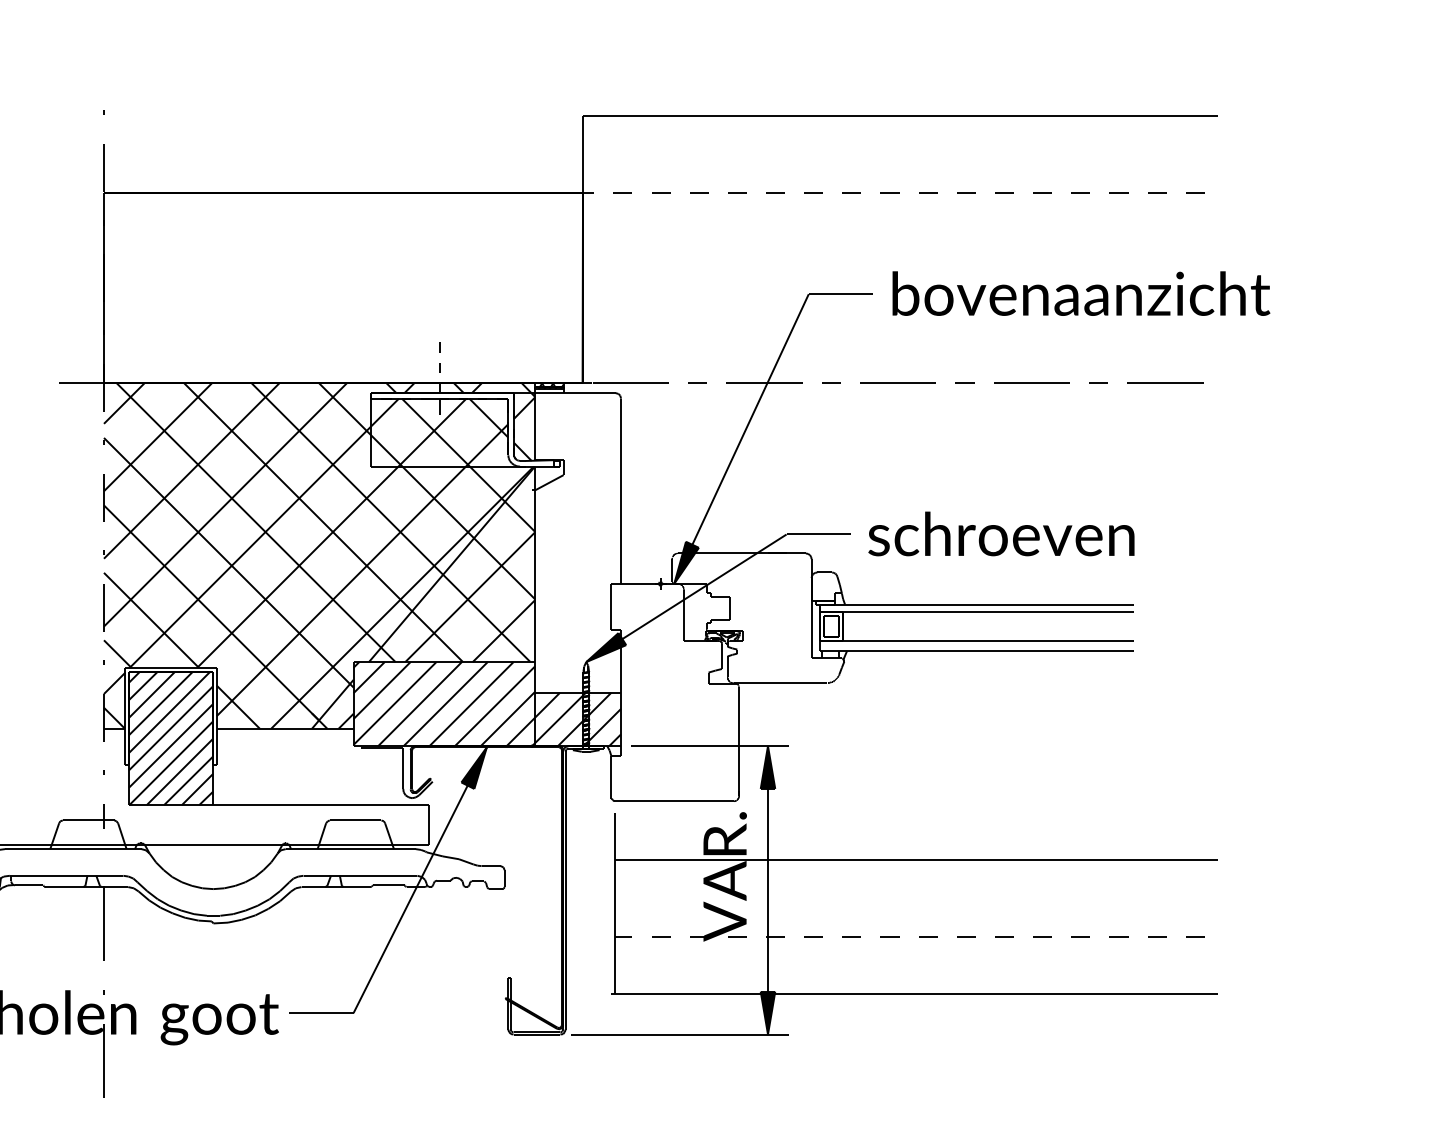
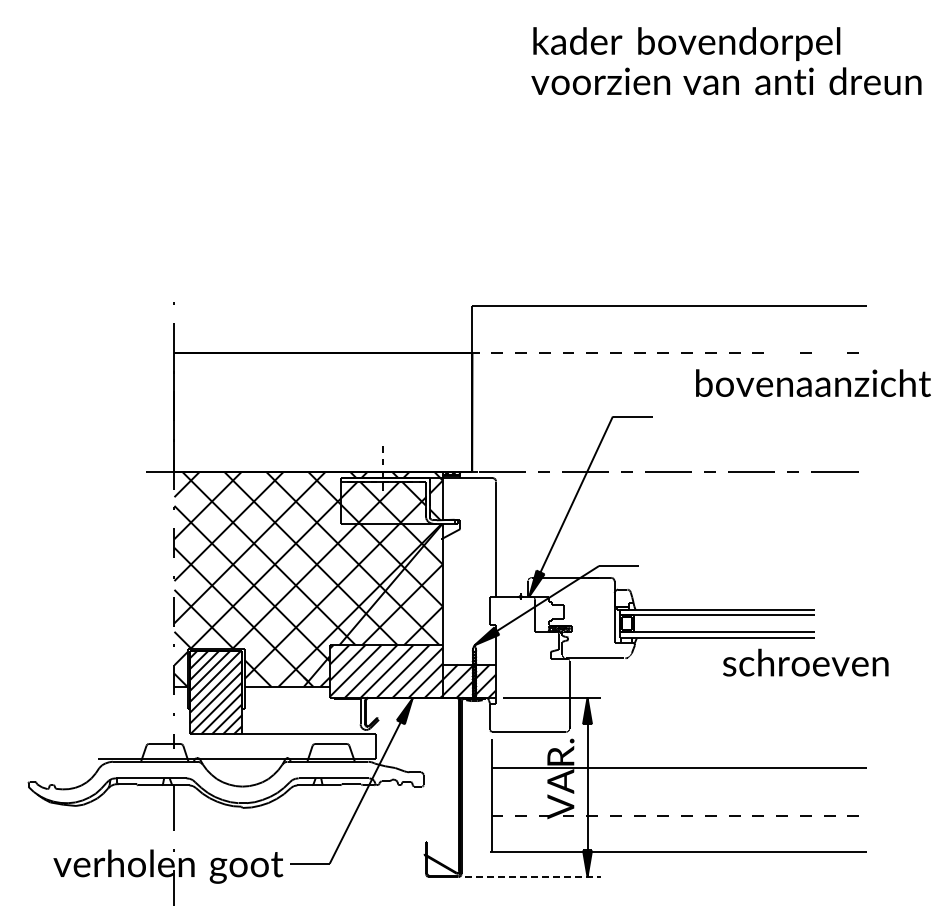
line: (1079, 191) -> (781, 352), removed
line: (1156, 191) -> (829, 352), removed
text: (1081, 292) -> (813, 382), moved
text: (1001, 533) -> (805, 662), moved
line: (681, 1035) -> (533, 877), solid -> dashed

